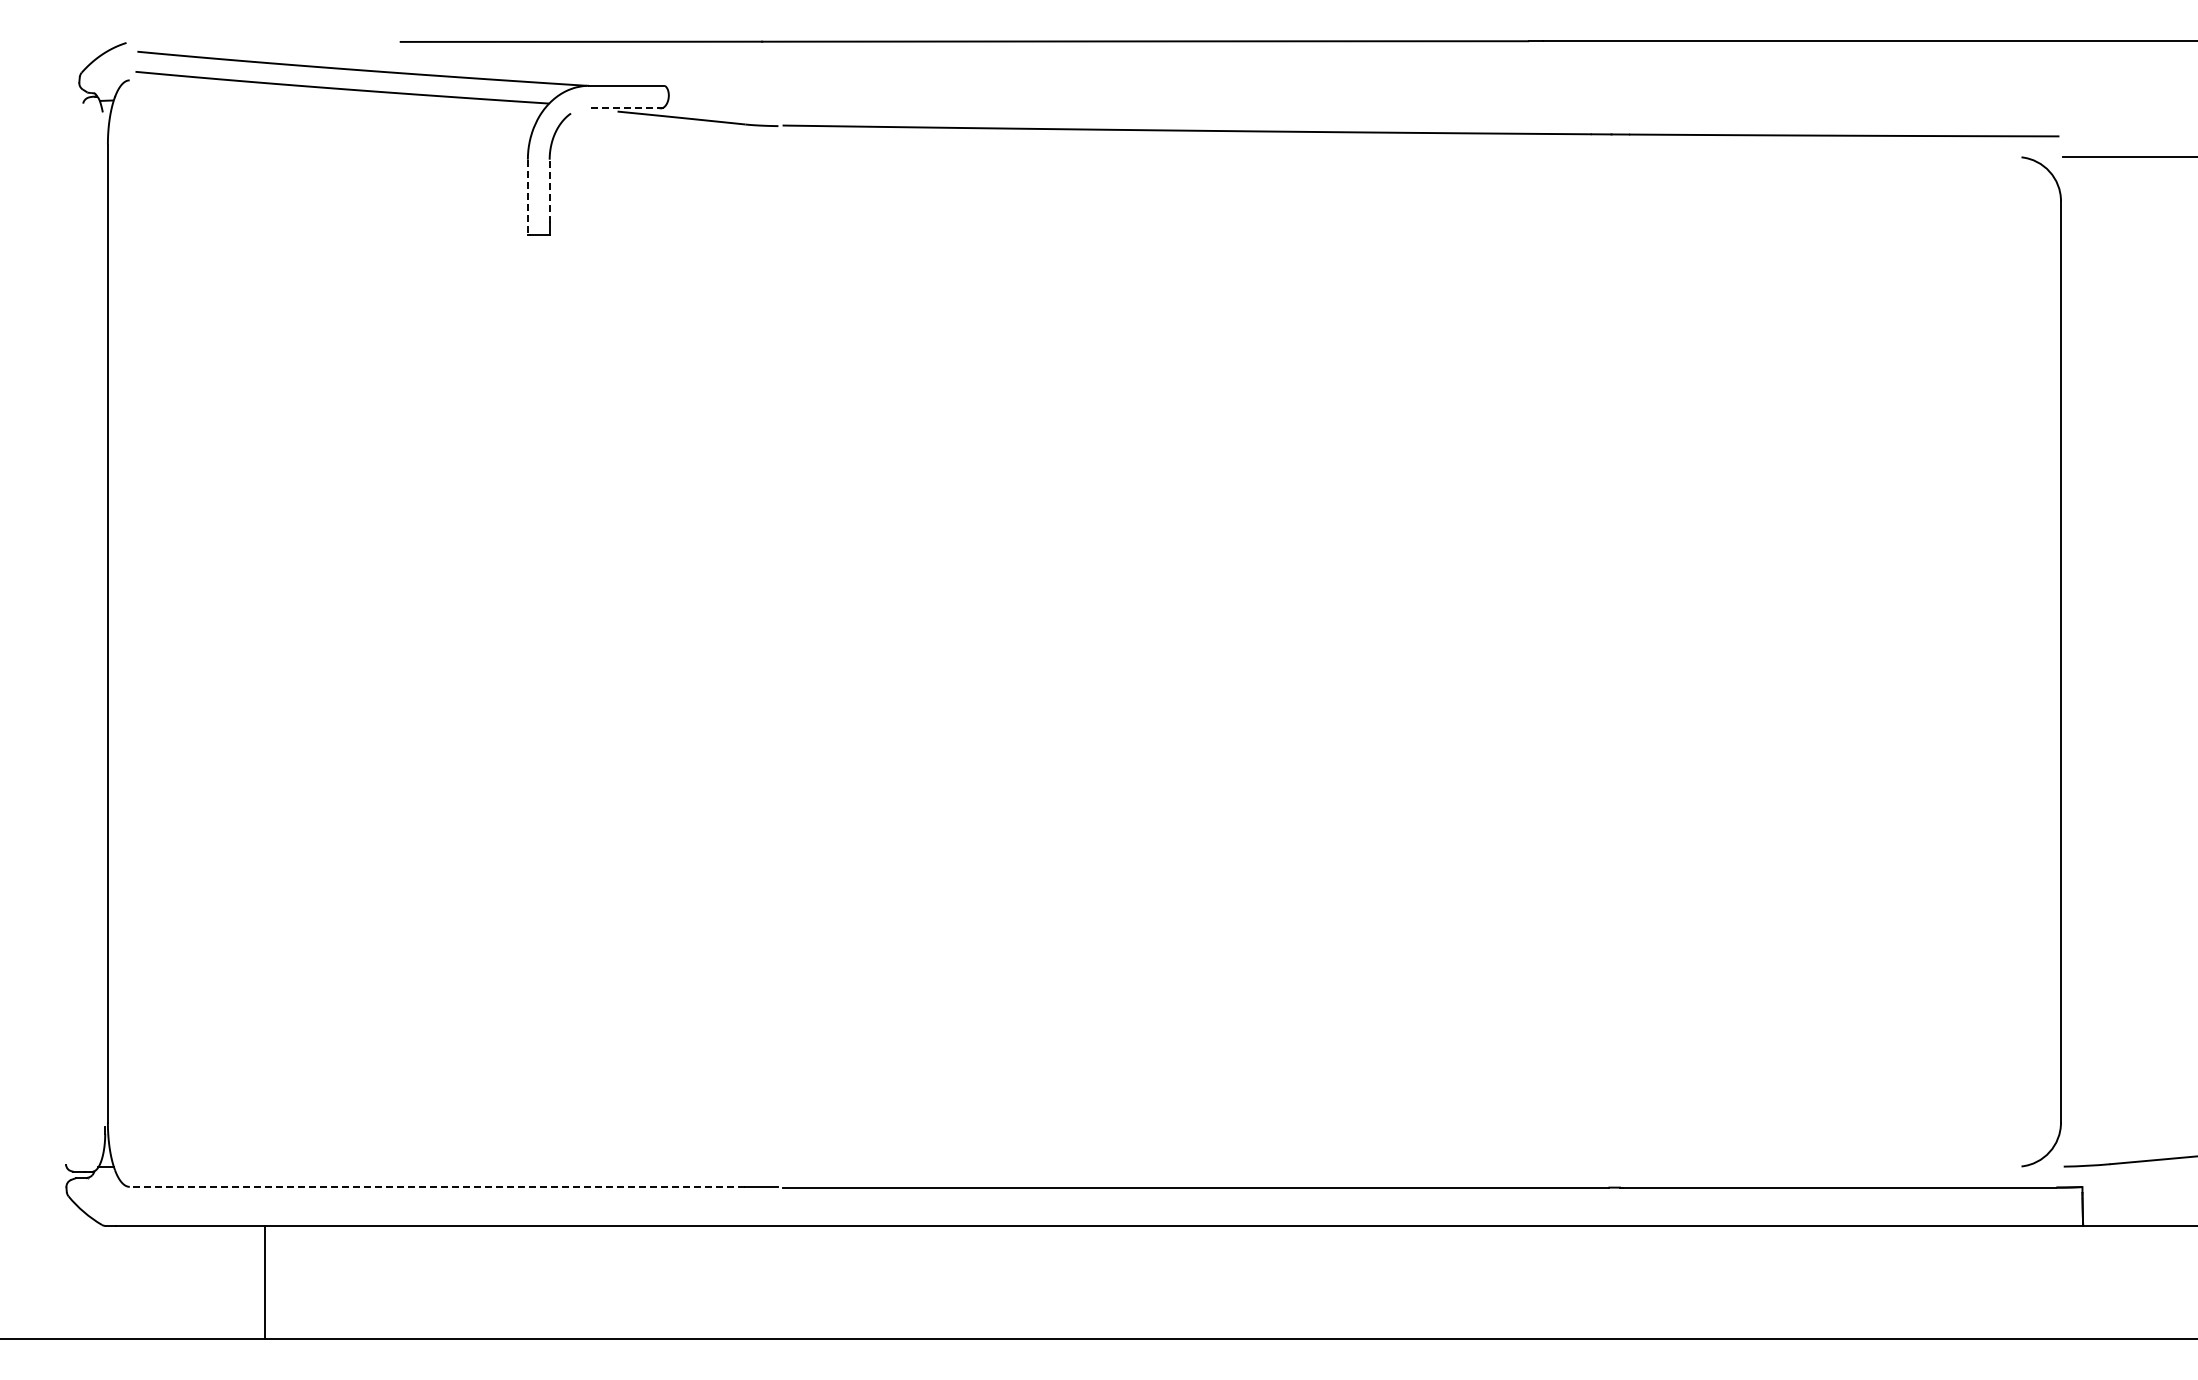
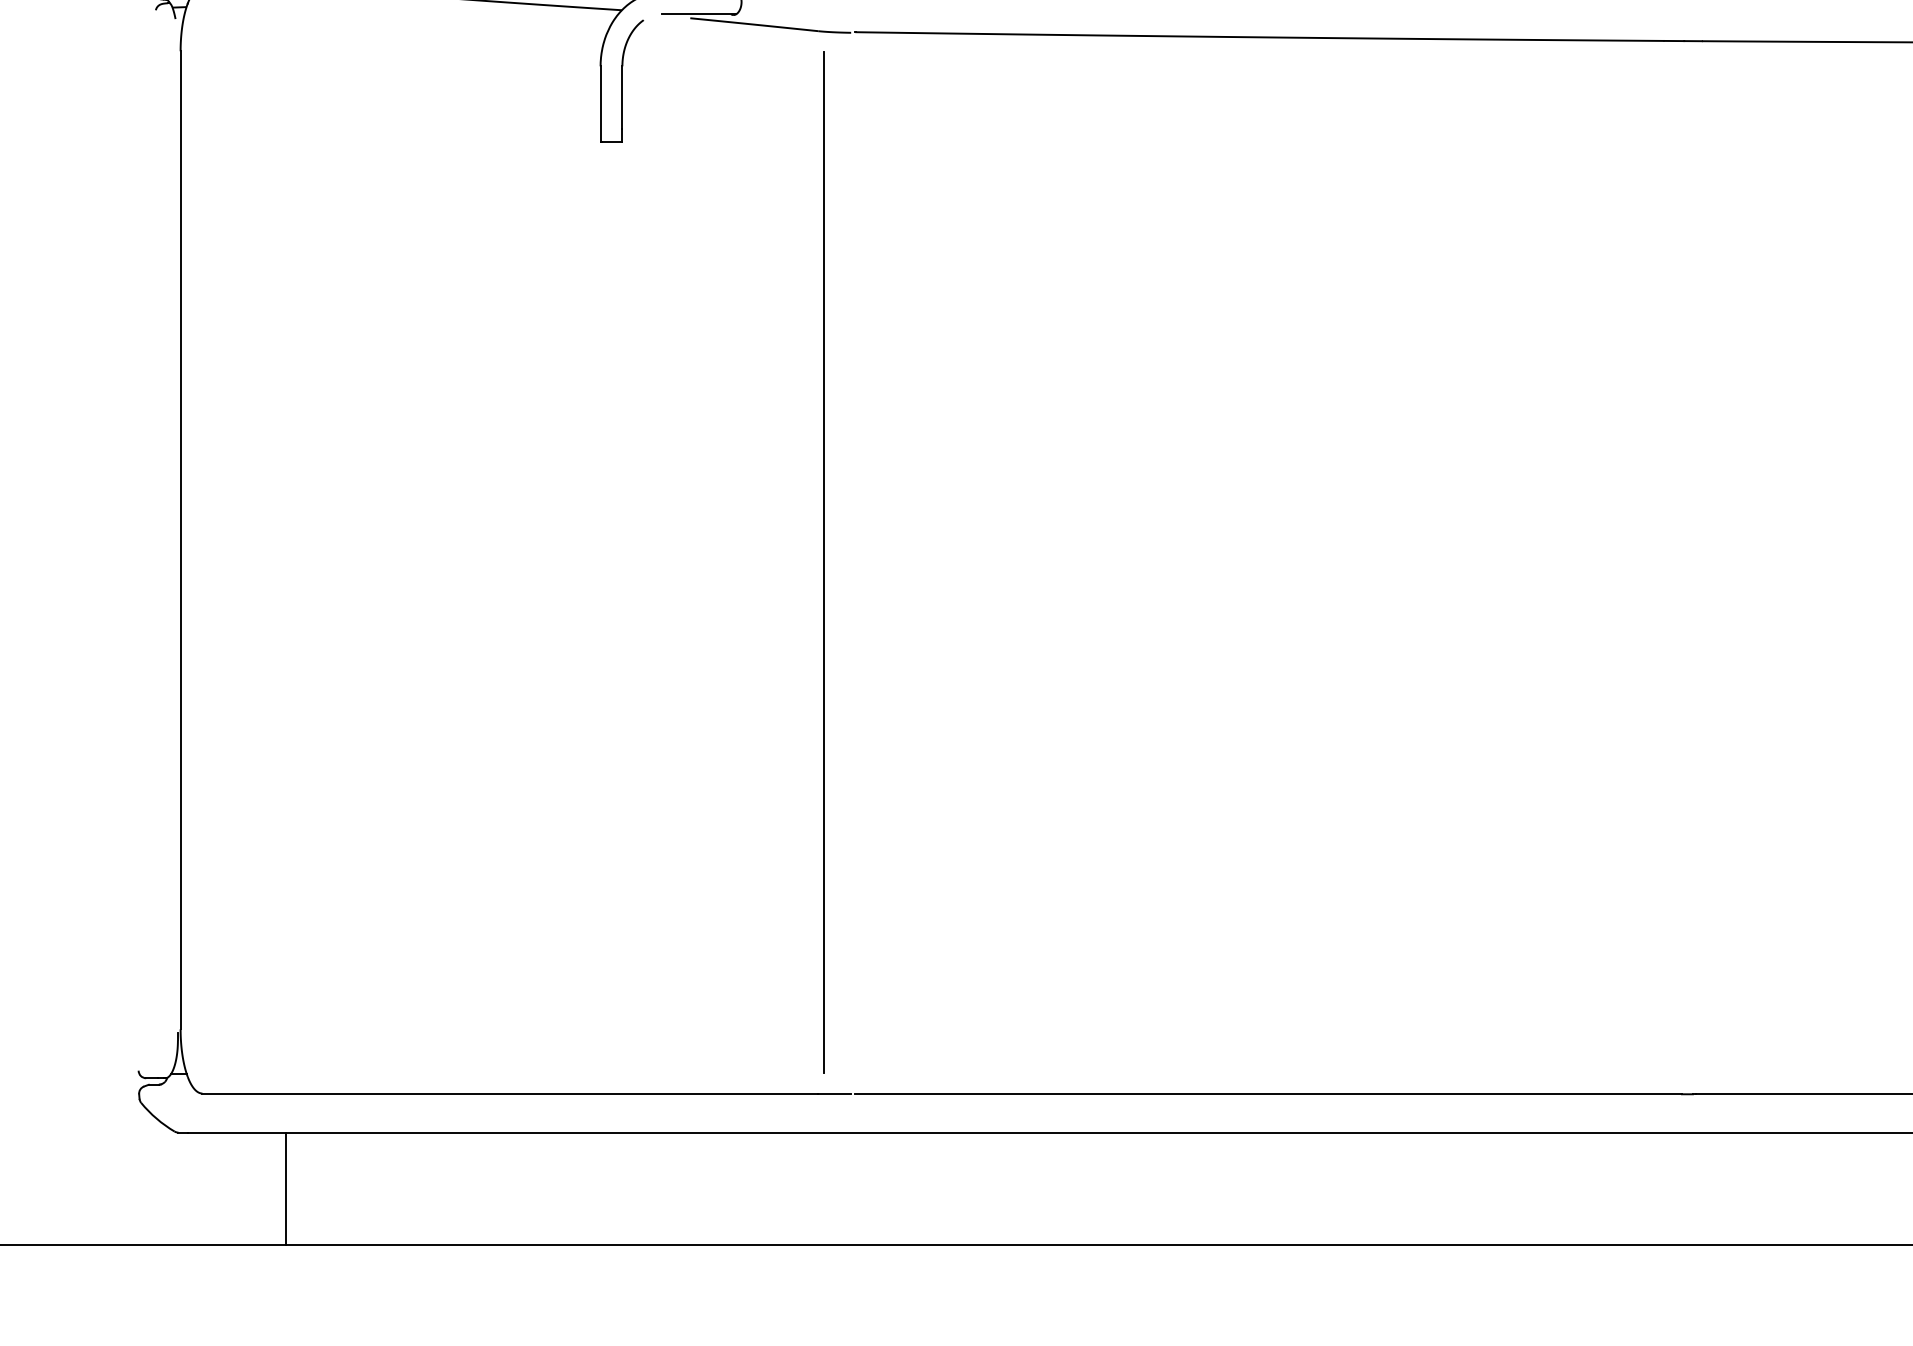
line: (626, 107) -> (699, 14), dashed -> solid
line: (549, 191) -> (622, 98), dashed -> solid
line: (527, 197) -> (600, 104), dashed -> solid
line: (751, 655) -> (824, 562), added
line: (437, 1186) -> (510, 1093), dashed -> solid
line: (265, 1281) -> (286, 1188), moved

